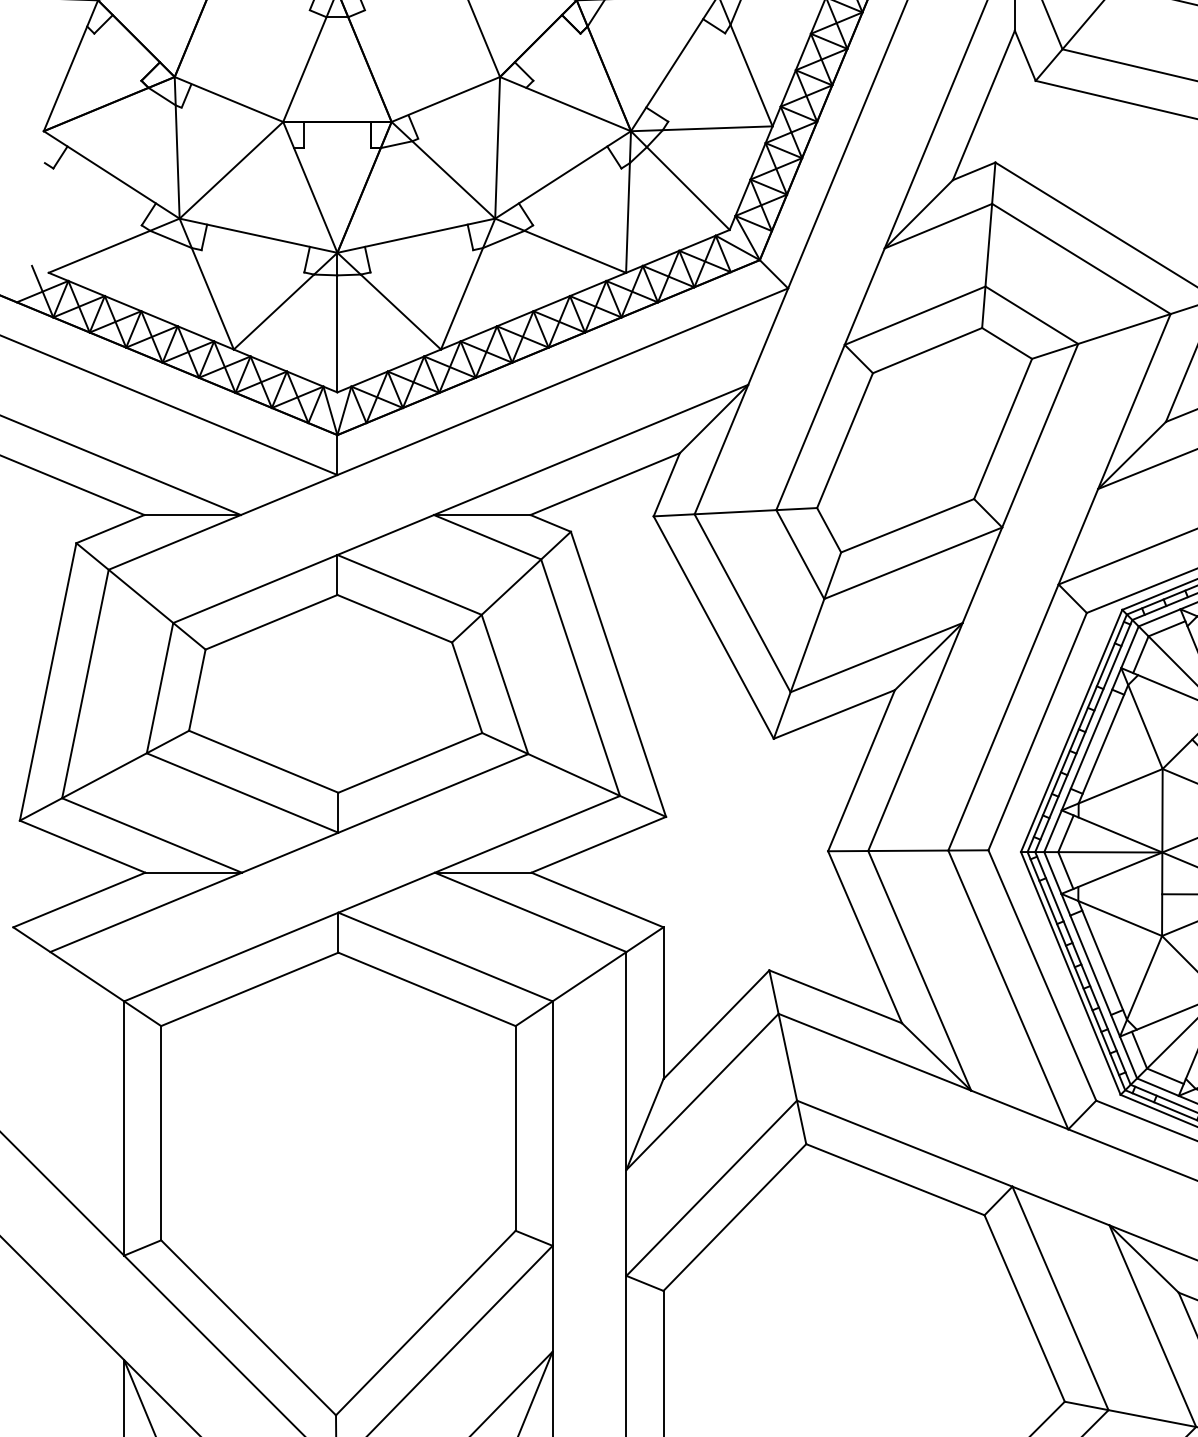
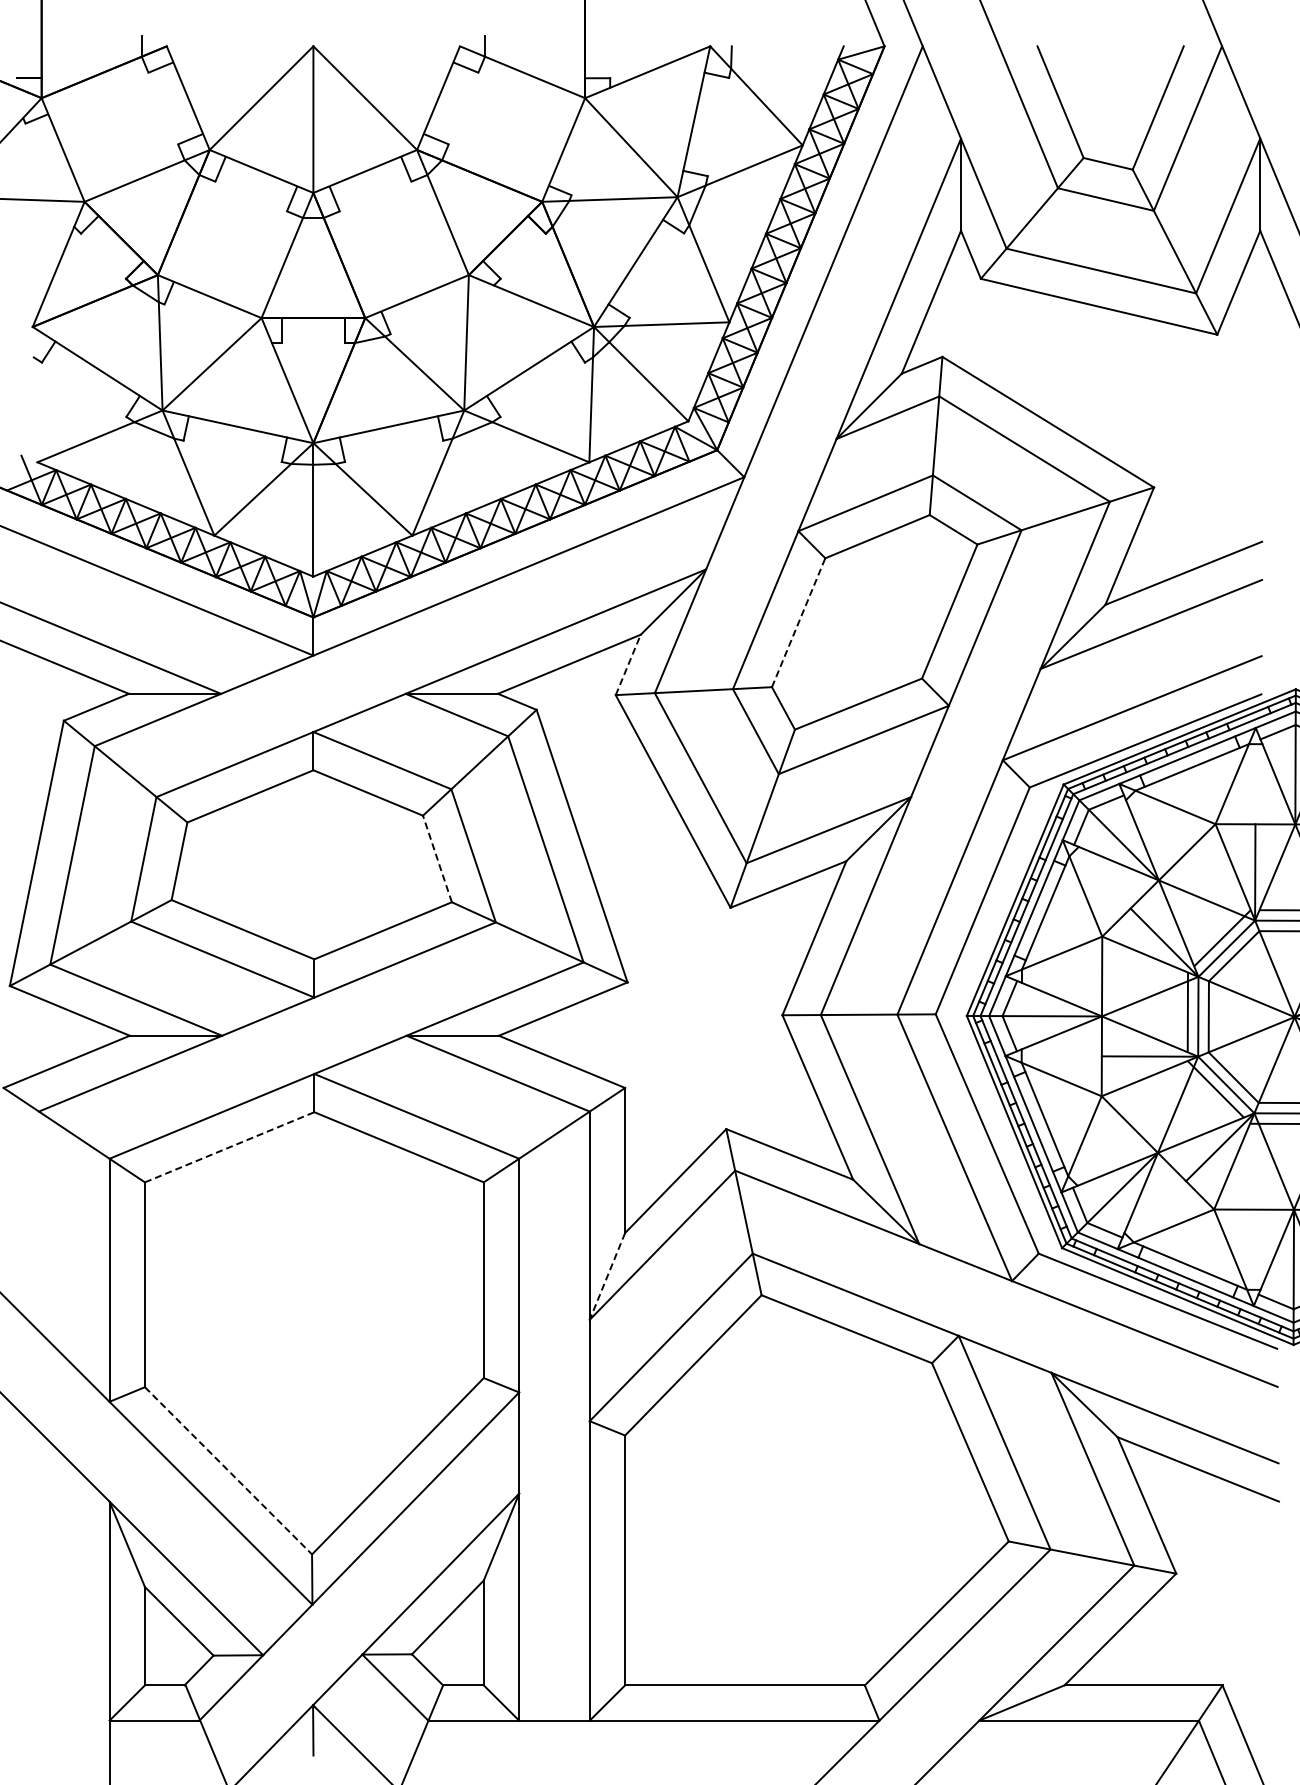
line: (844, 440) -> (798, 622), solid -> dashed
line: (667, 484) -> (628, 664), solid -> dashed
line: (467, 687) -> (437, 858), solid -> dashed
line: (249, 989) -> (229, 1147), solid -> dashed
line: (645, 1124) -> (607, 1276), solid -> dashed
line: (248, 1328) -> (228, 1471), solid -> dashed

